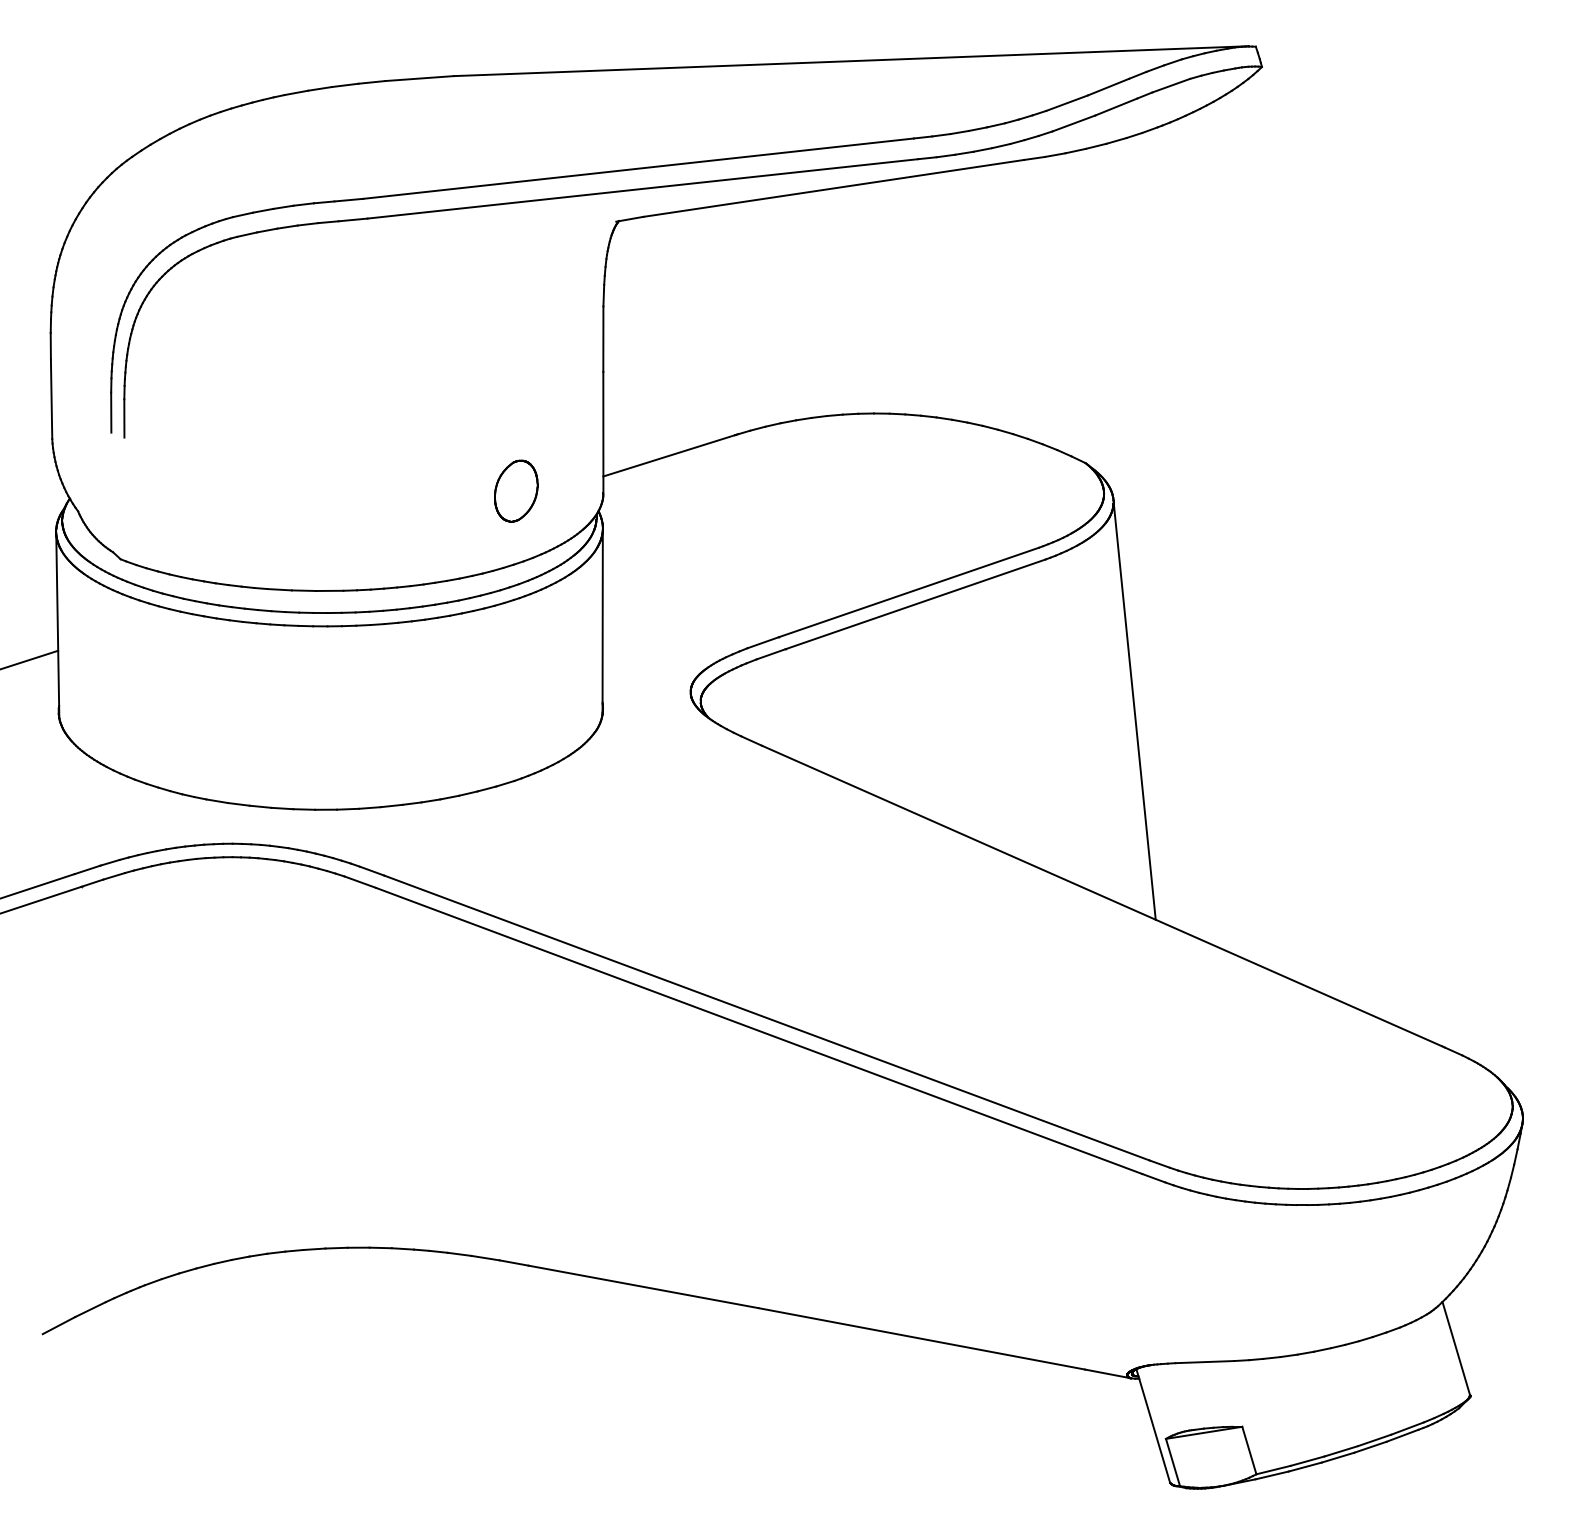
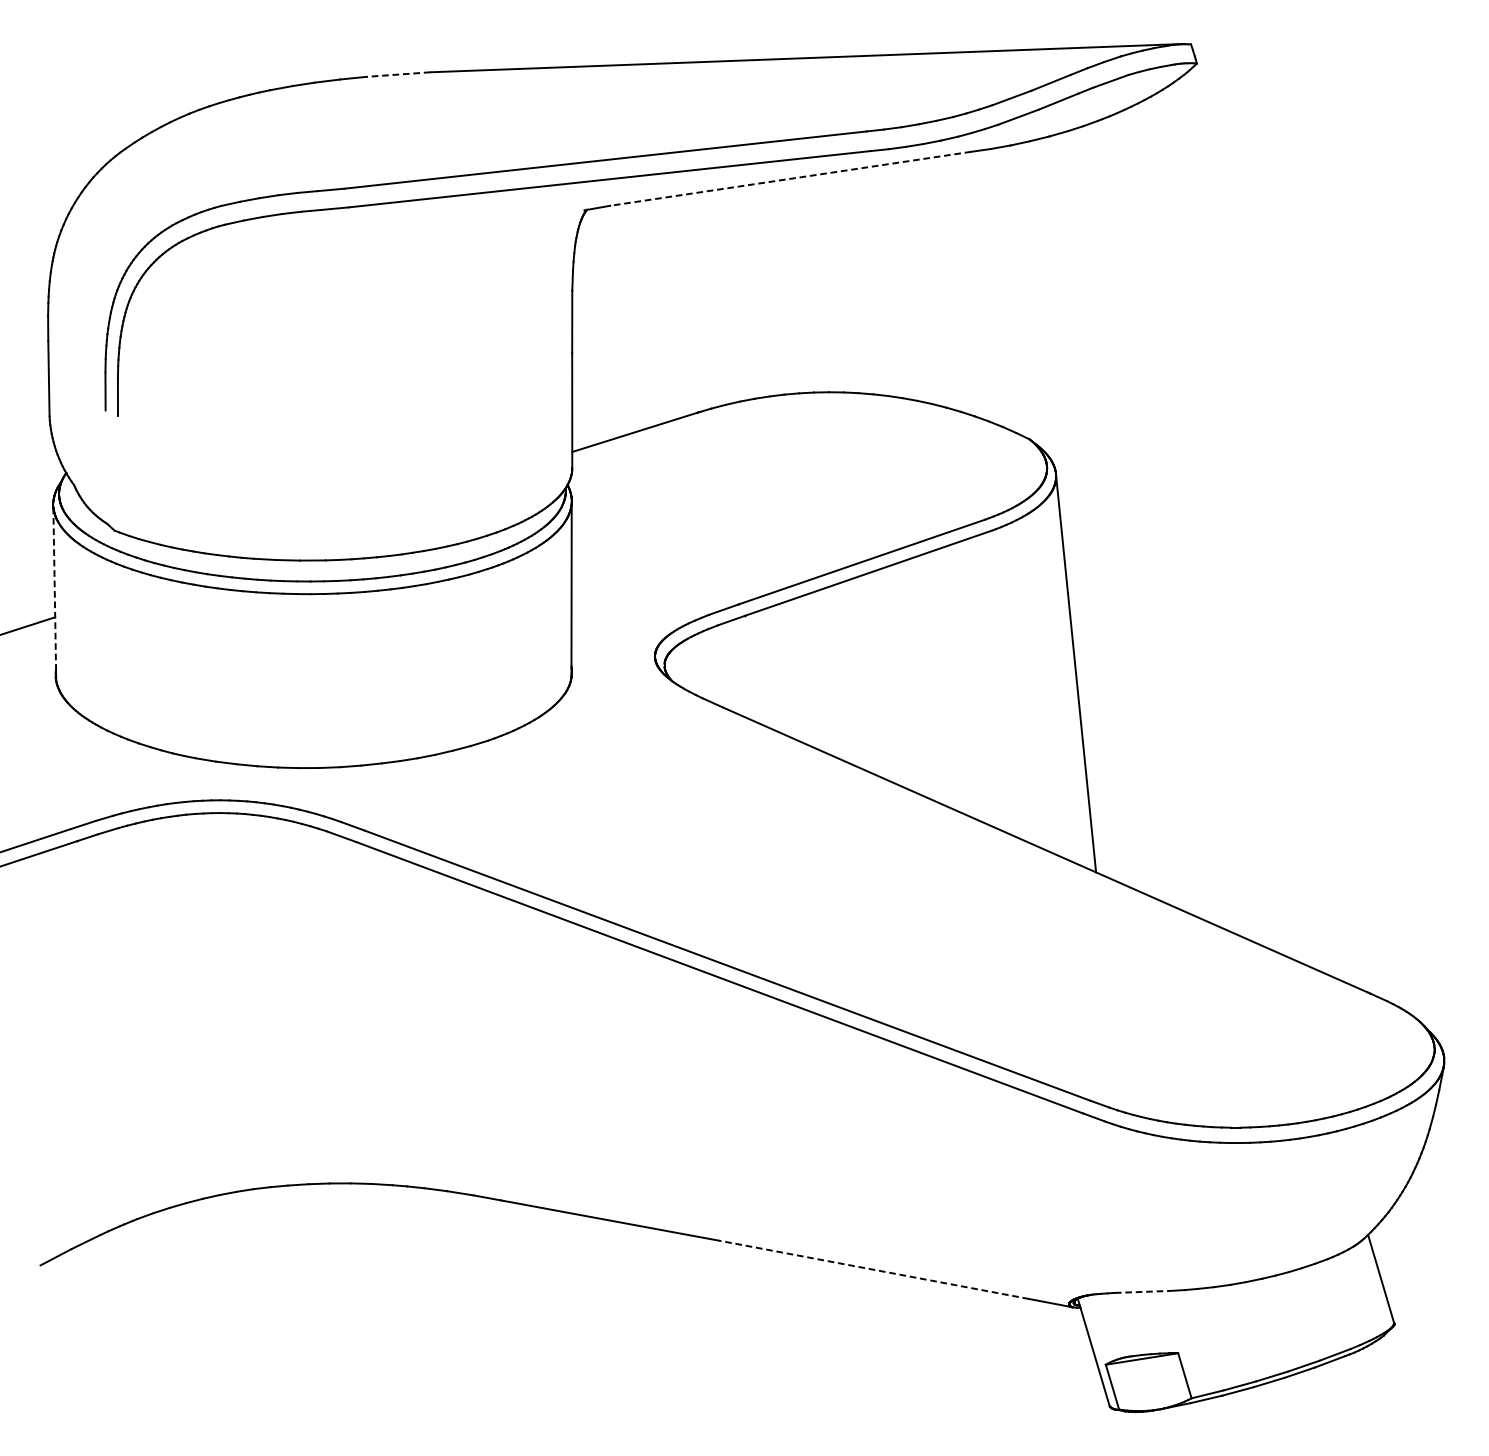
line: (419, 78) -> (397, 74), solid -> dashed
line: (833, 188) -> (790, 178), solid -> dashed
part: (516, 490) -> (489, 465), removed
line: (57, 625) -> (54, 593), solid -> dashed
line: (921, 1338) -> (873, 1269), solid -> dashed
line: (1205, 1362) -> (1143, 1292), solid -> dashed

